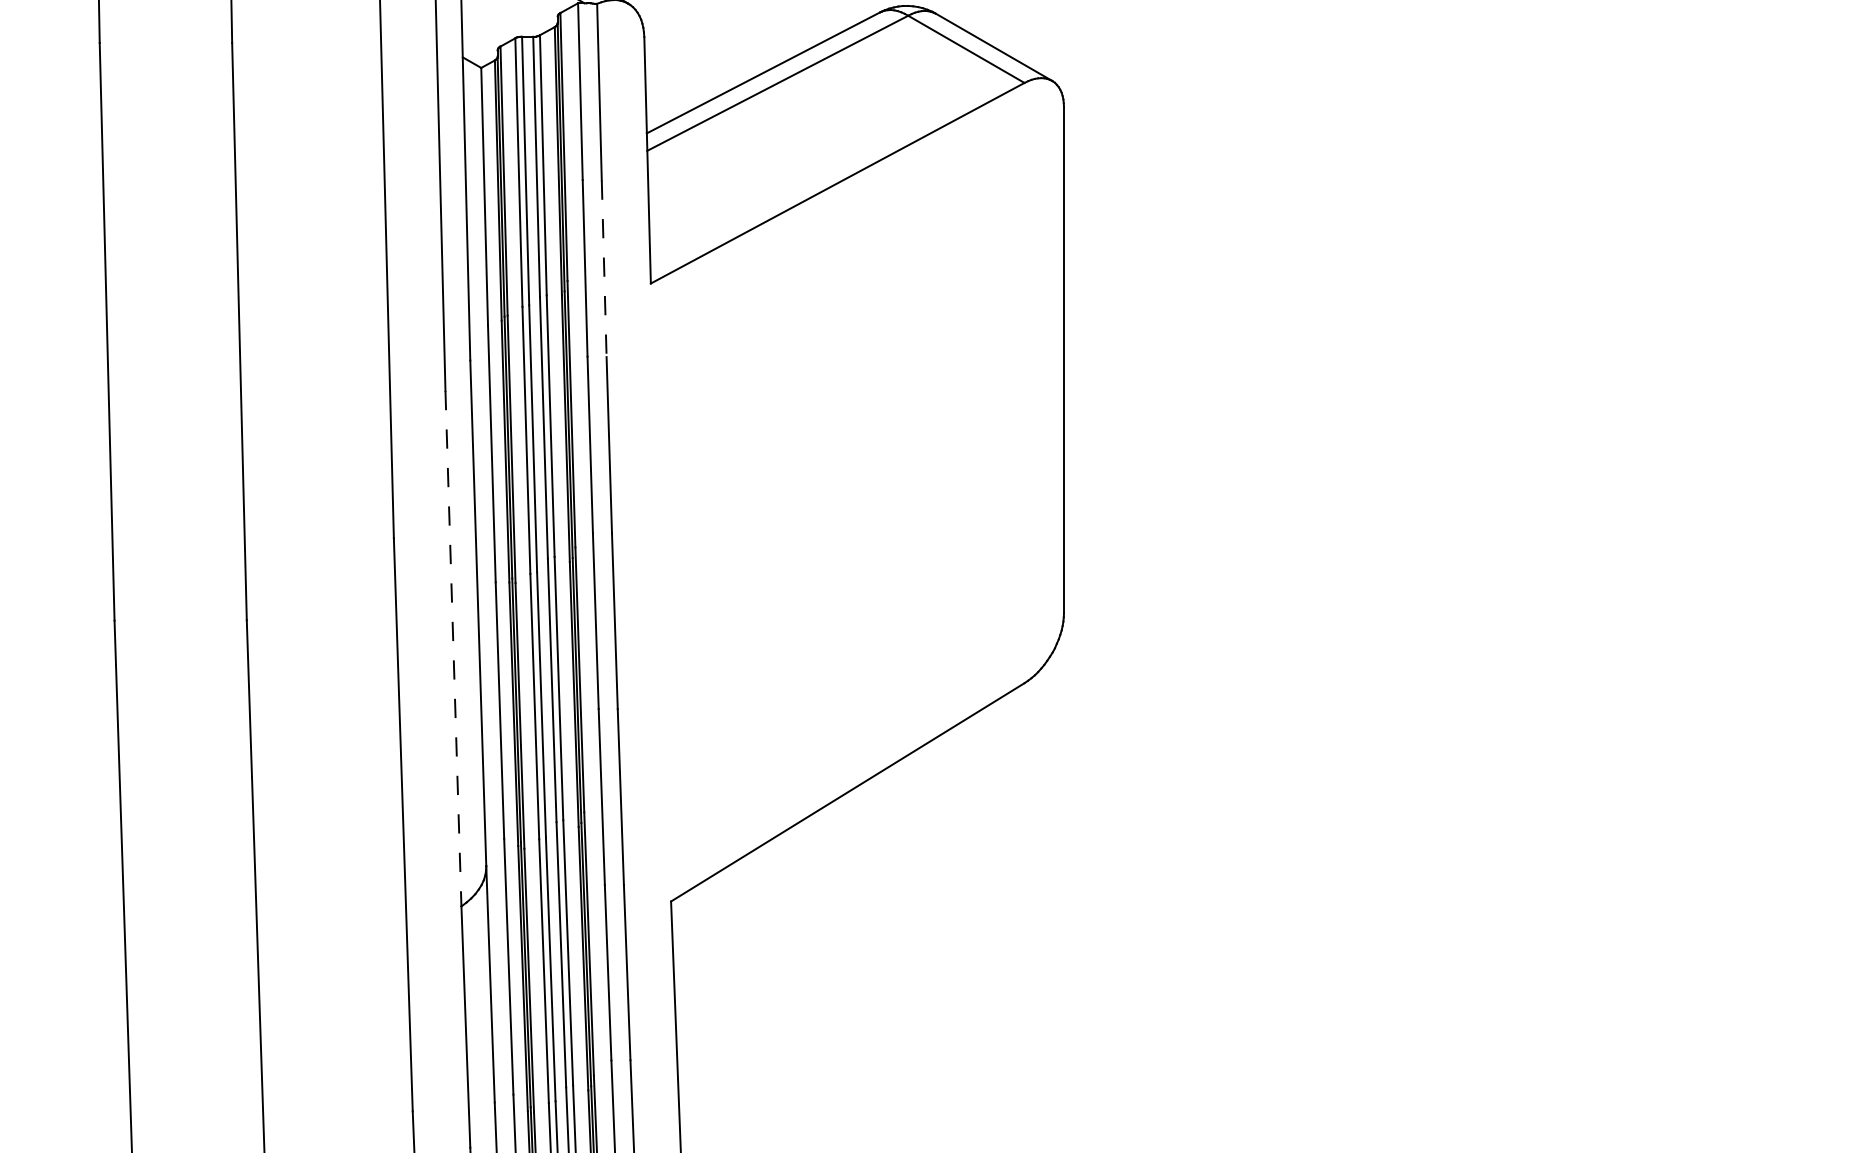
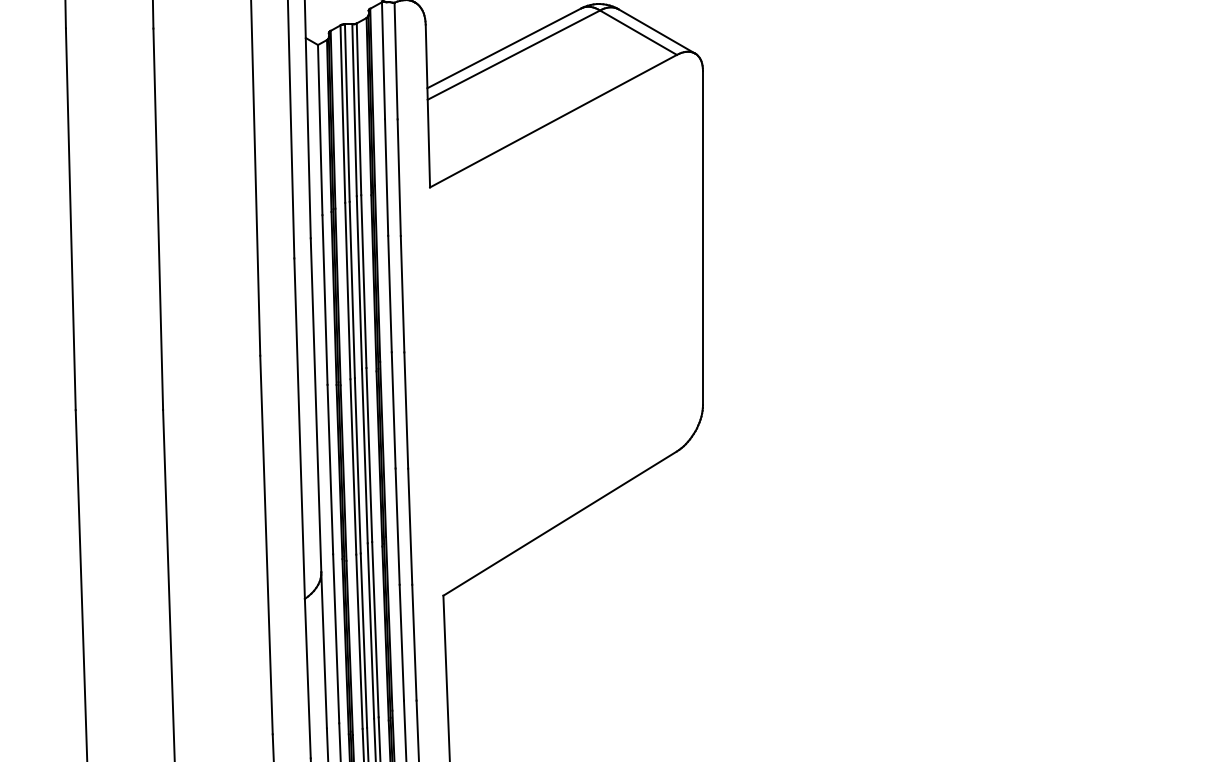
line: (604, 269) -> (399, 178), dashed -> solid
line: (453, 649) -> (299, 429), dashed -> solid

